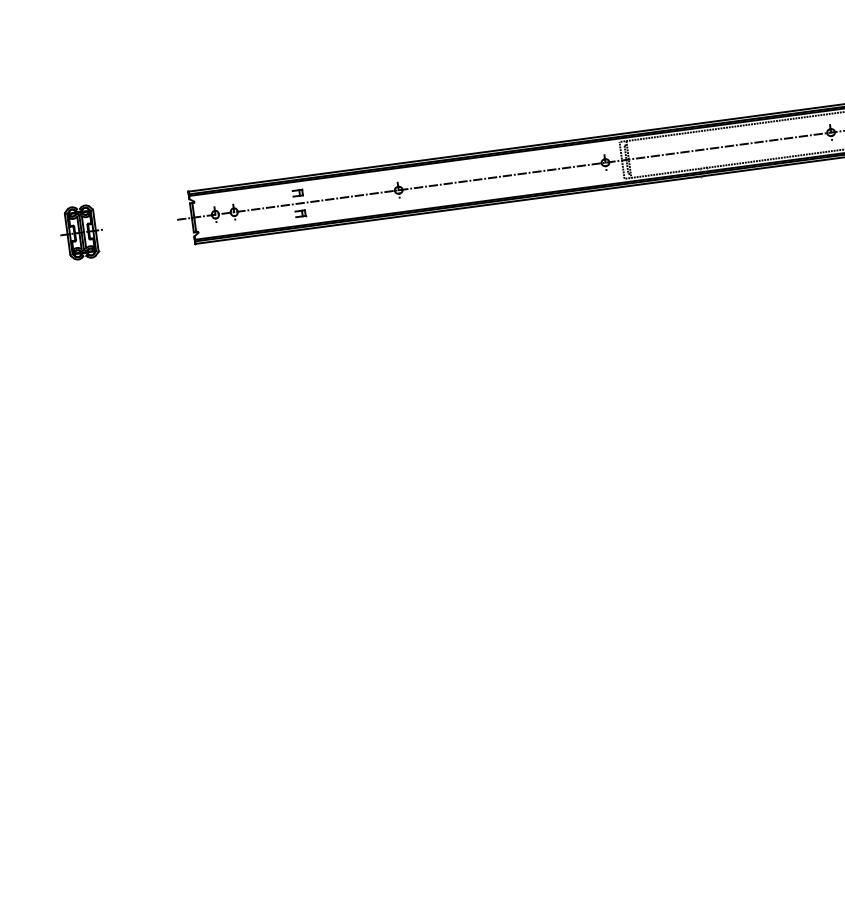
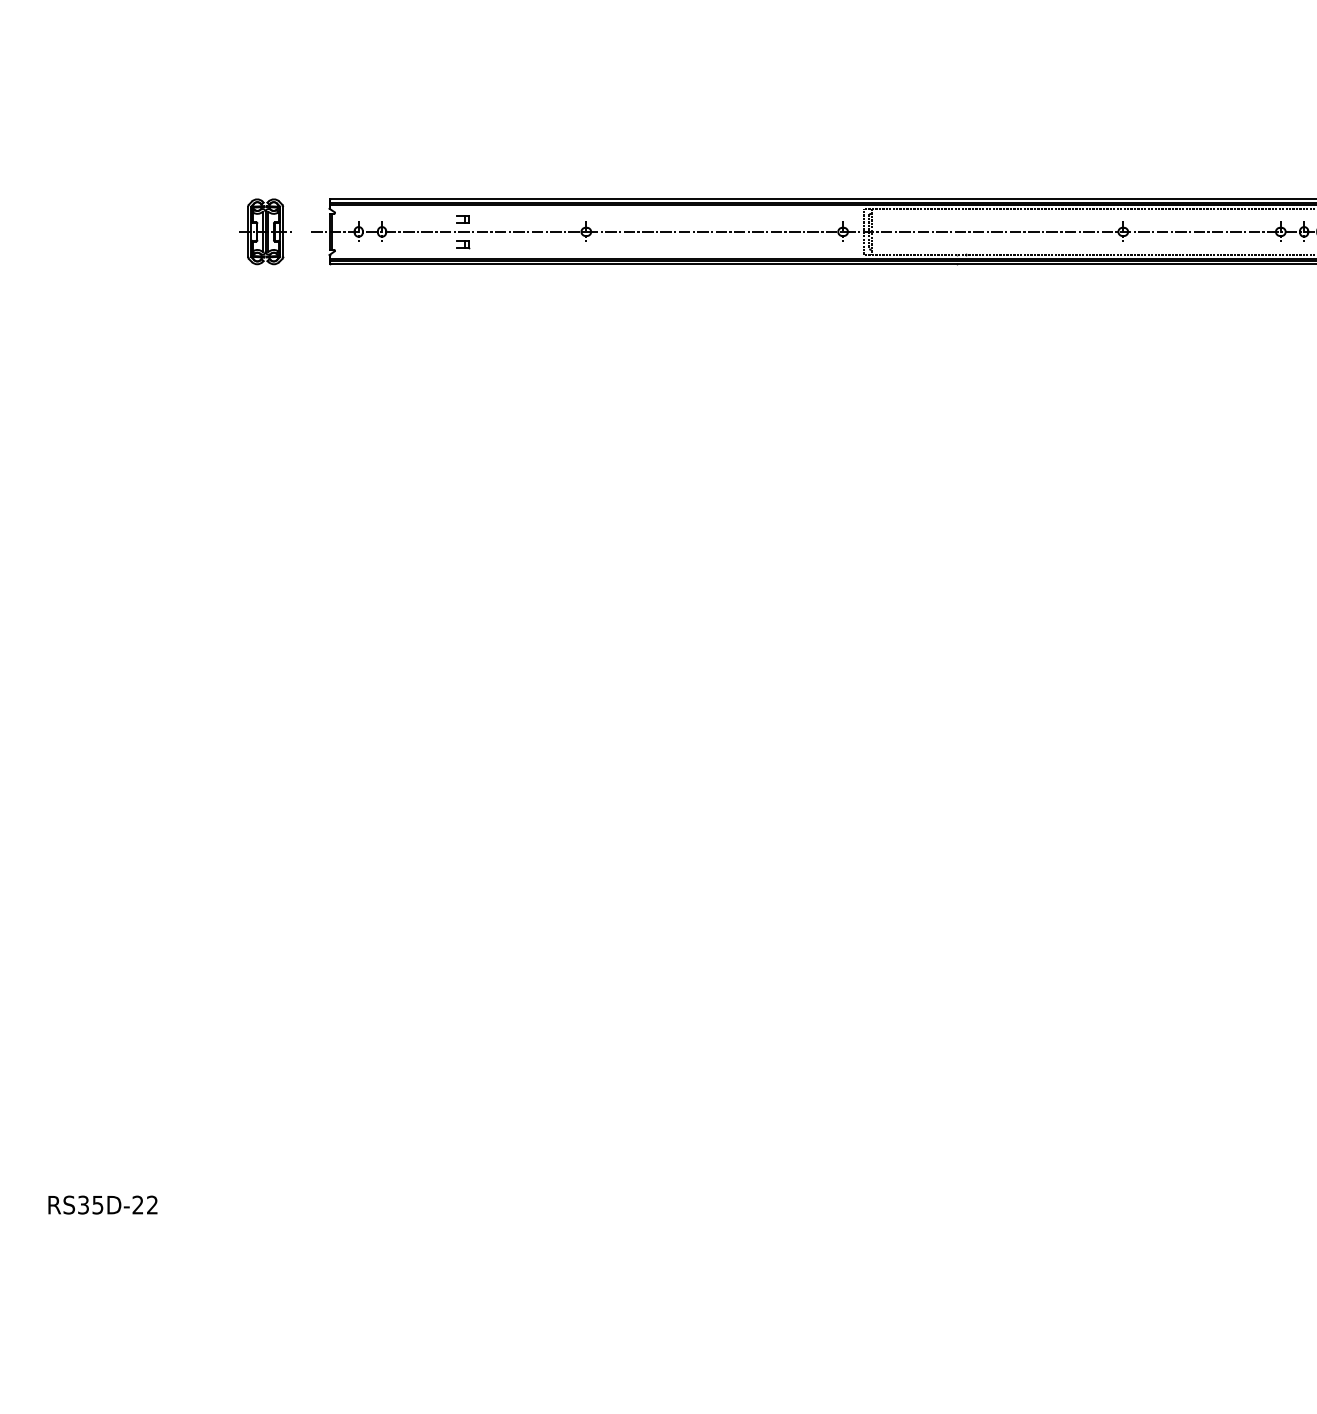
part: (81, 232) -> (265, 231), moved

